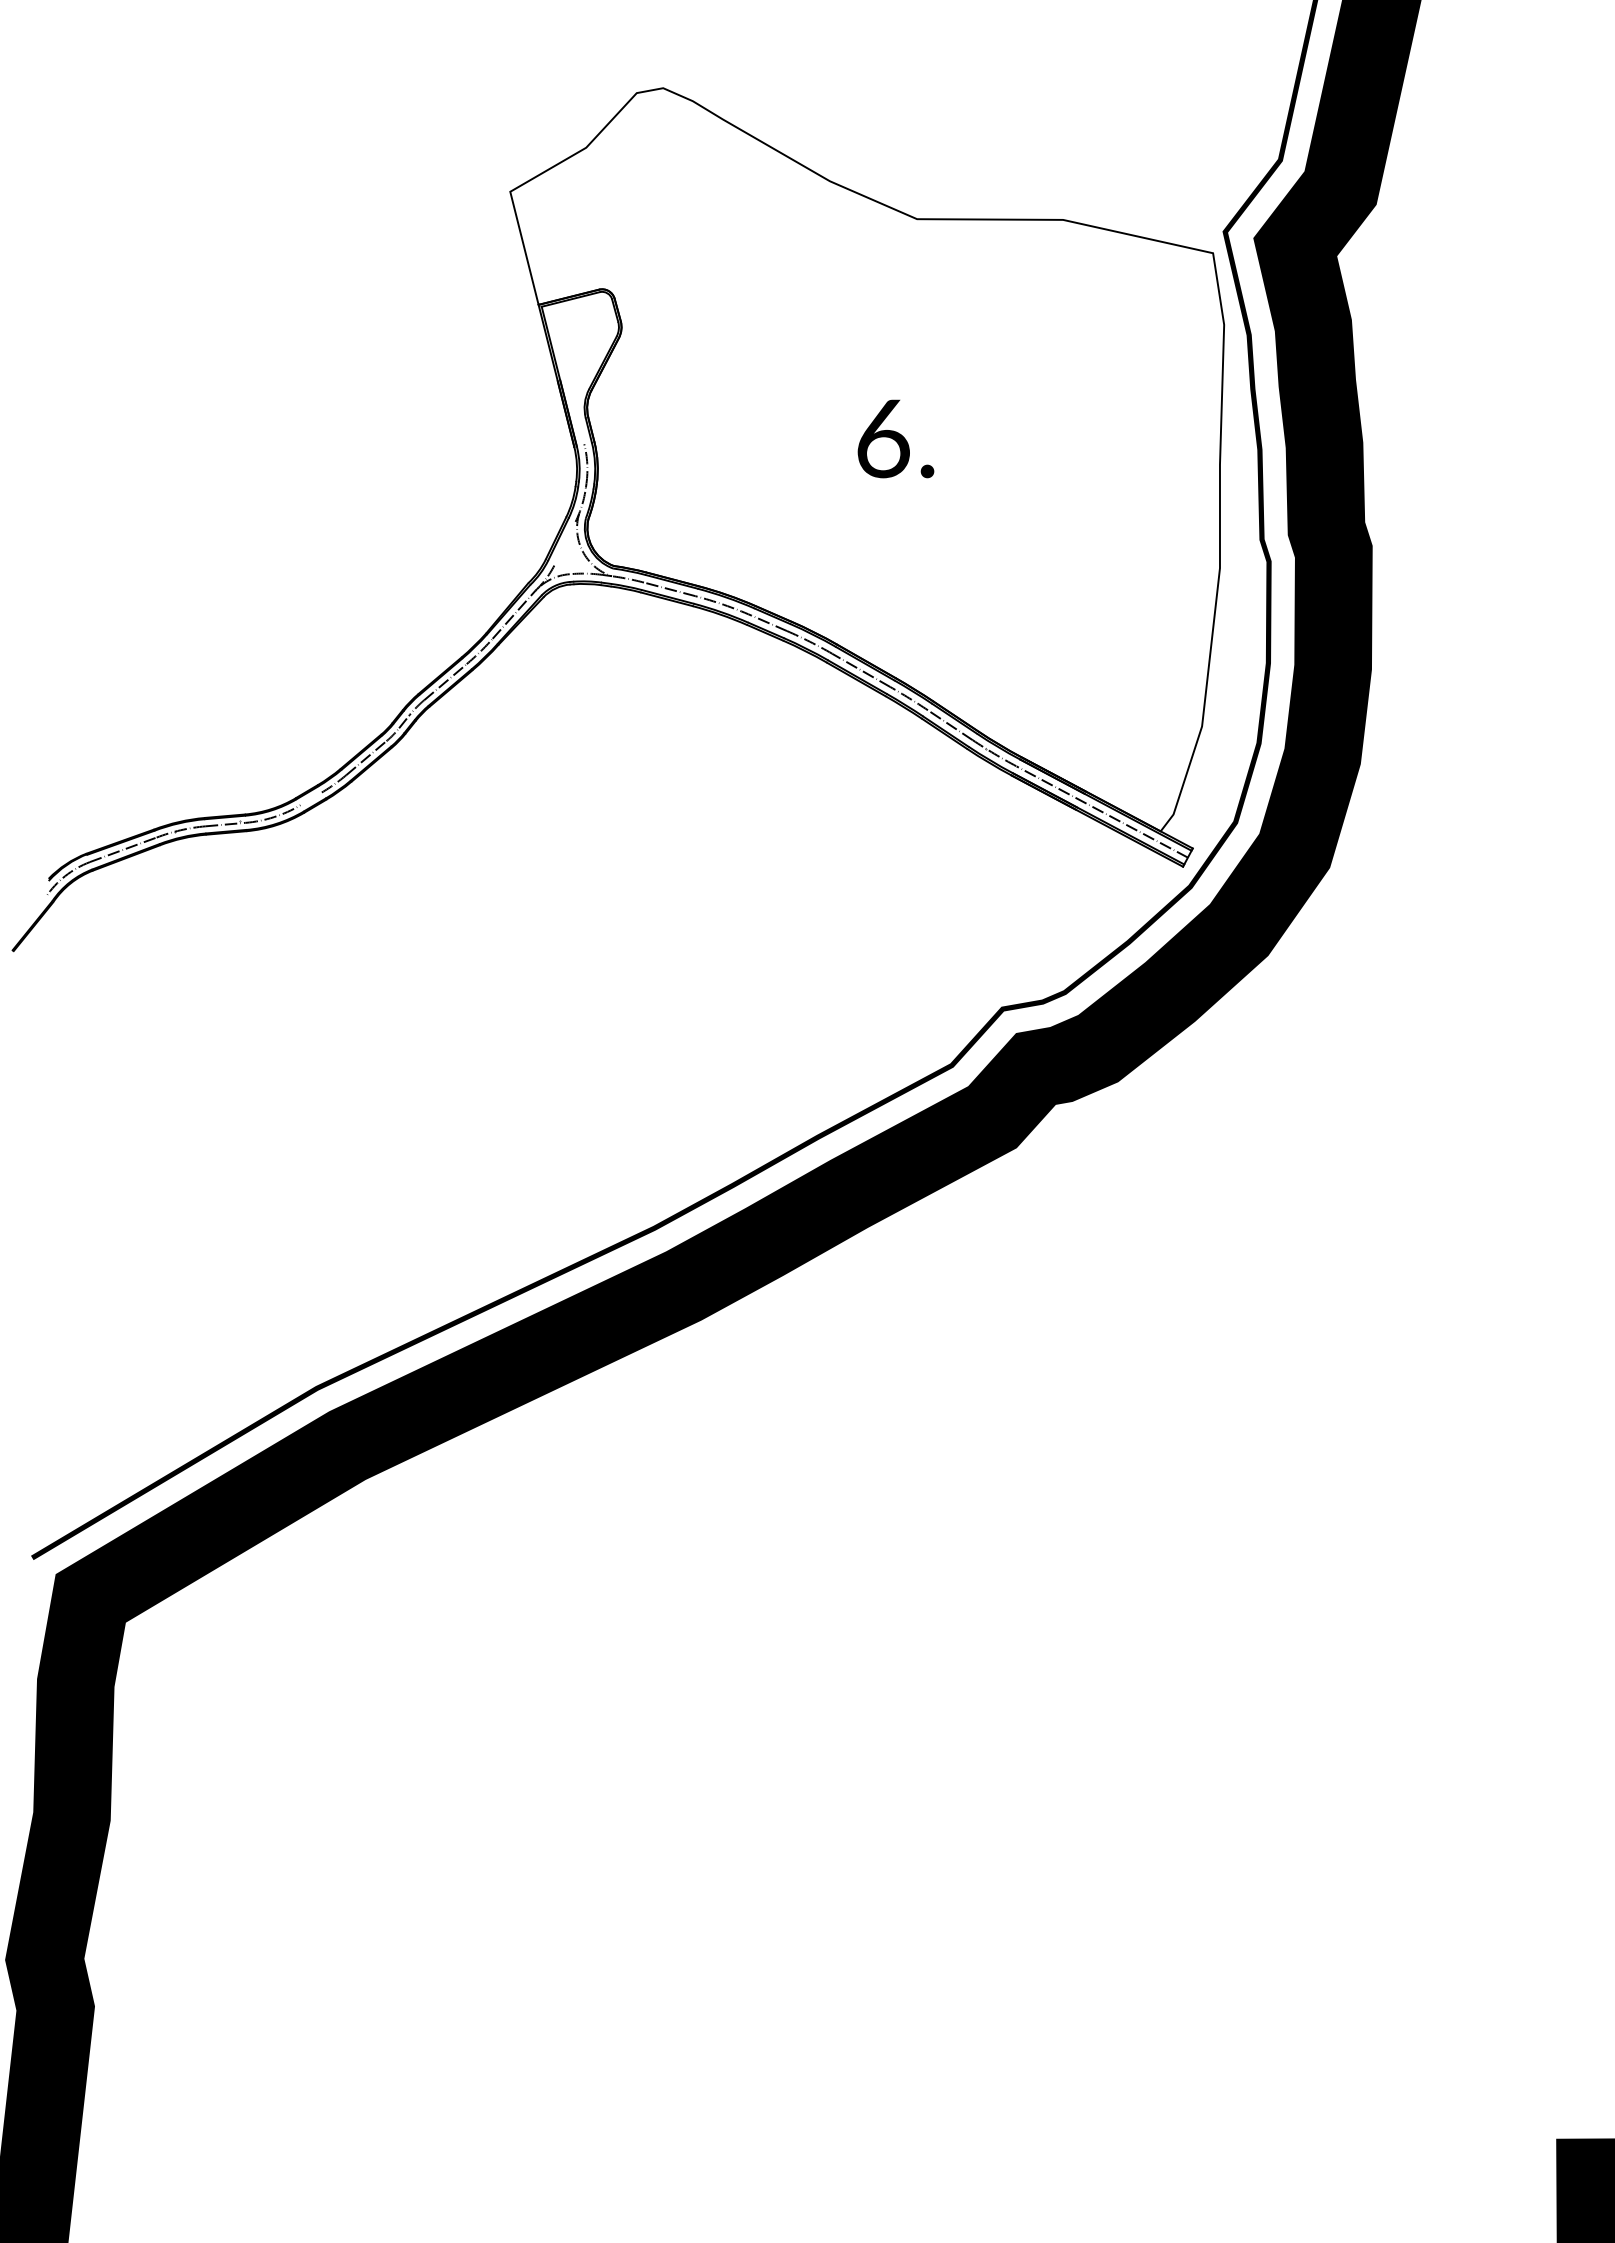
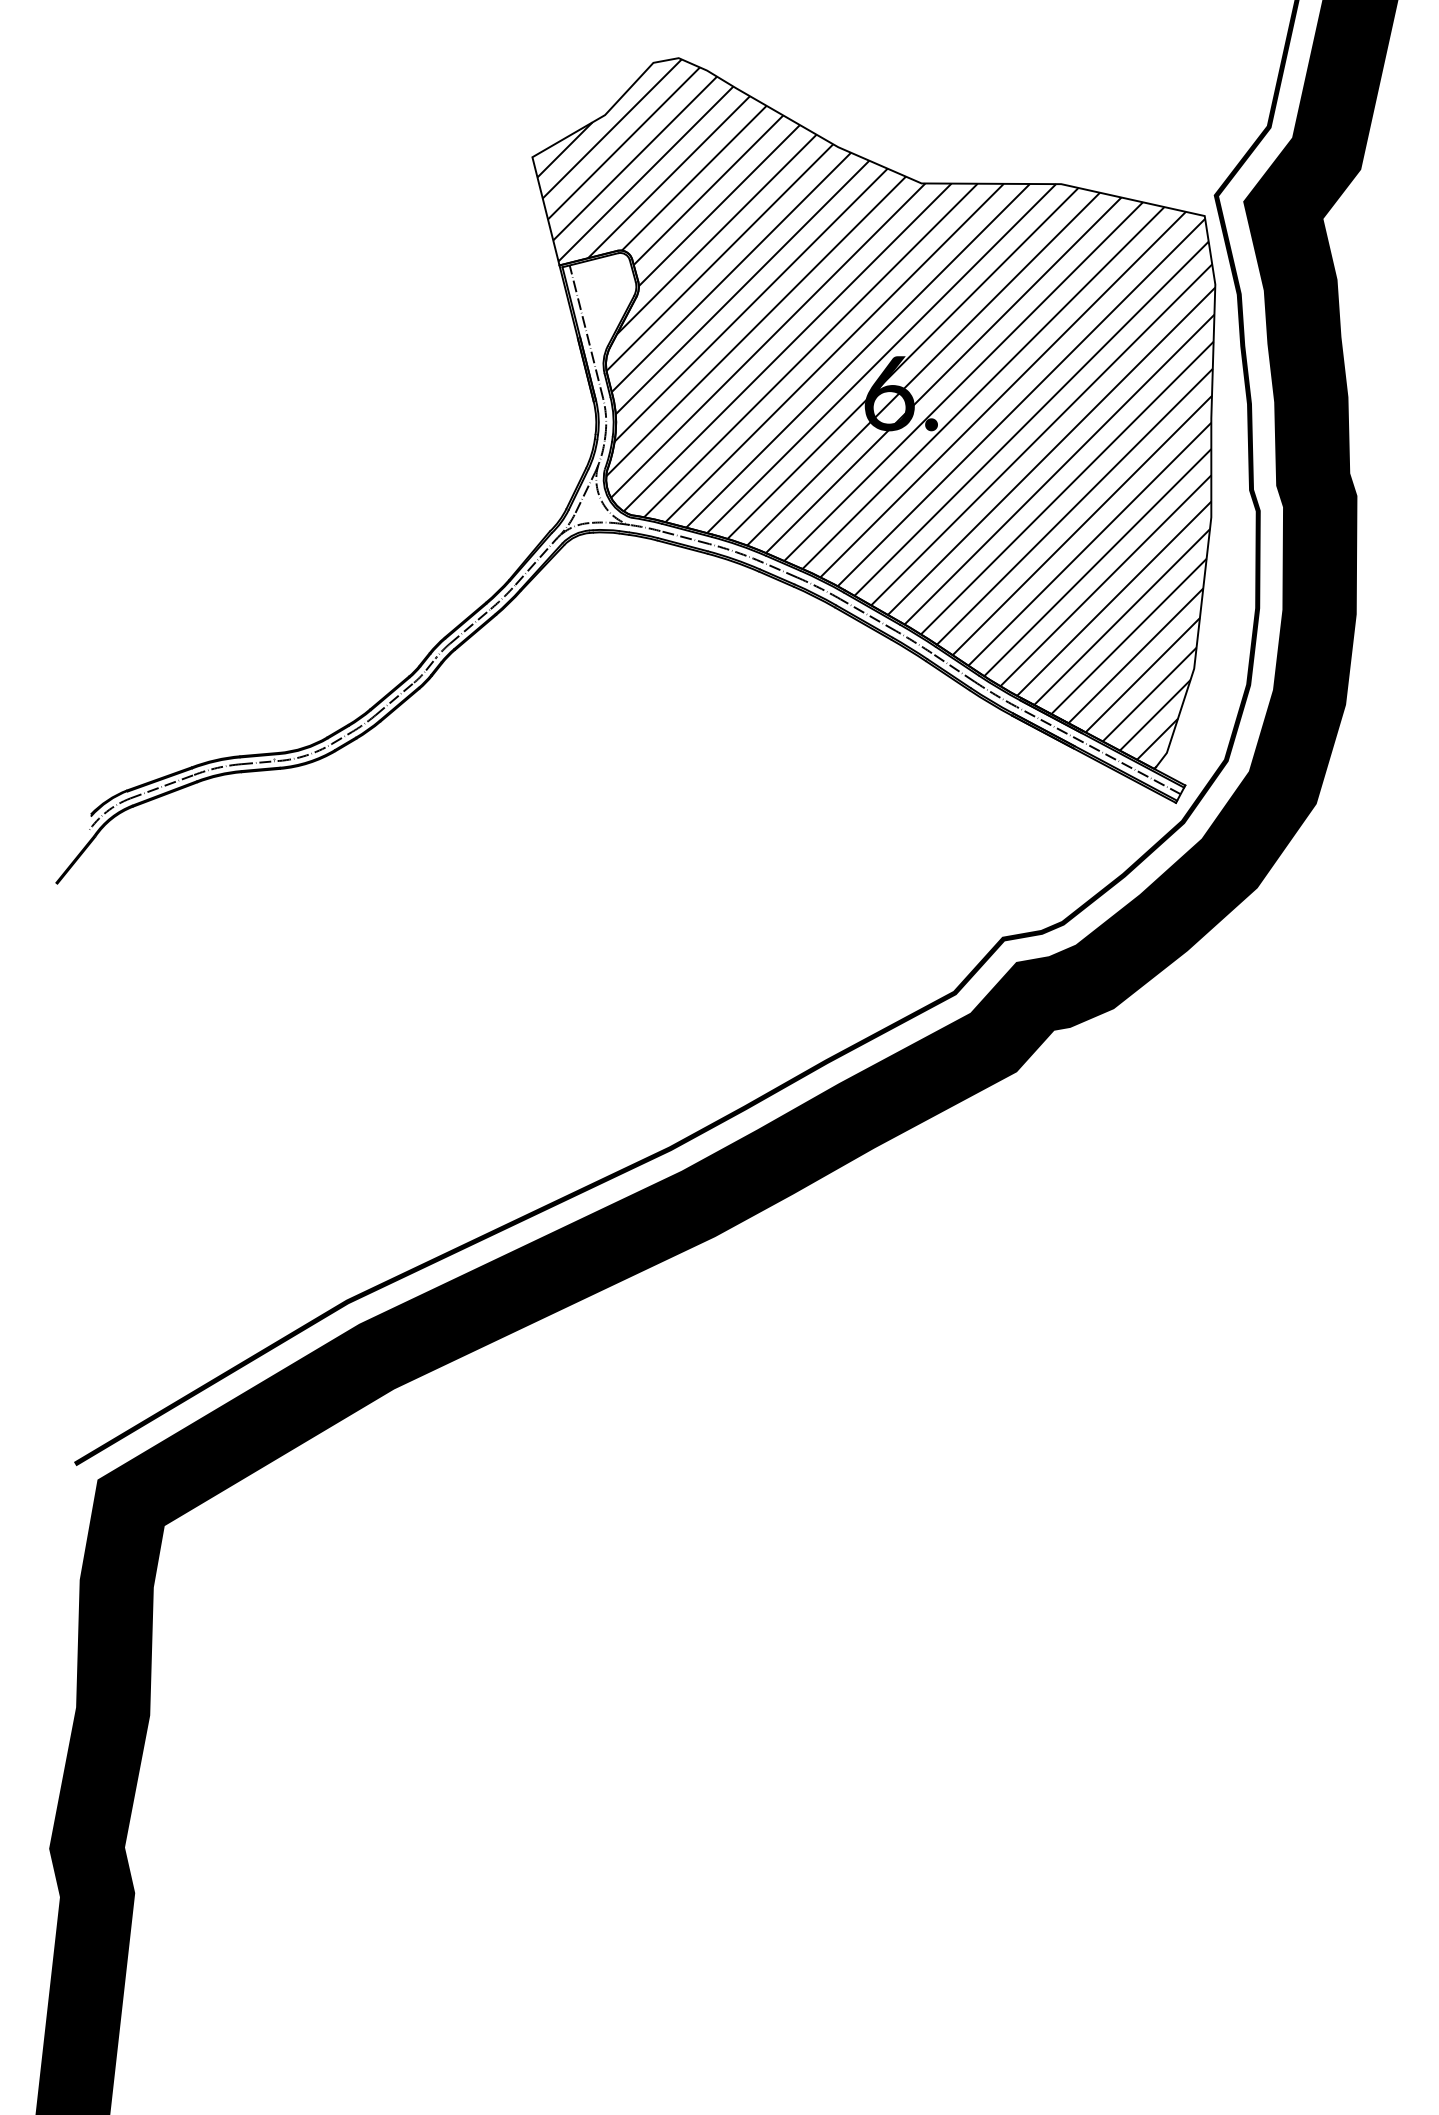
line: (566, 374) -> (586, 332), added
hatch: (869, 460) -> (876, 414), added
line: (565, 542) -> (585, 492), added
line: (310, 798) -> (341, 737), added

